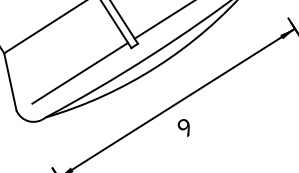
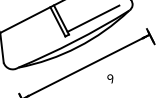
line: (79, 72) -> (37, 46), removed
text: (184, 127) -> (110, 78), moved

